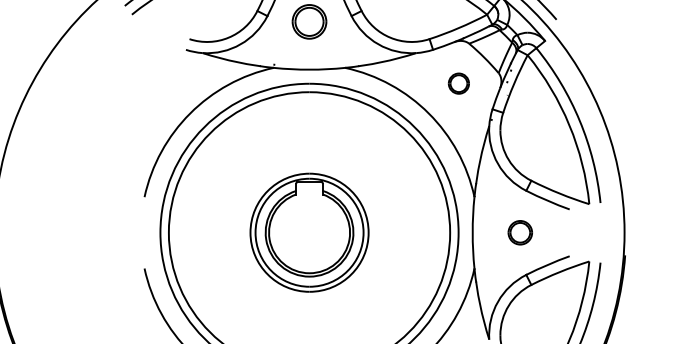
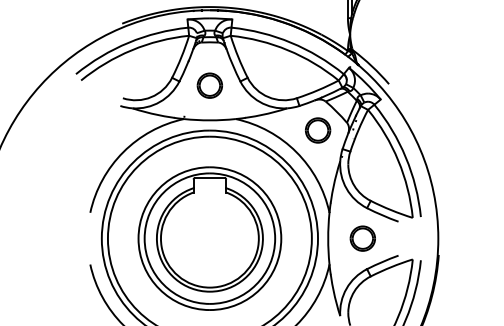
part: (459, 83) -> (318, 130), size x1.67
part: (308, 232) -> (209, 238), size x1.67
part: (519, 232) -> (362, 238), size x1.43

